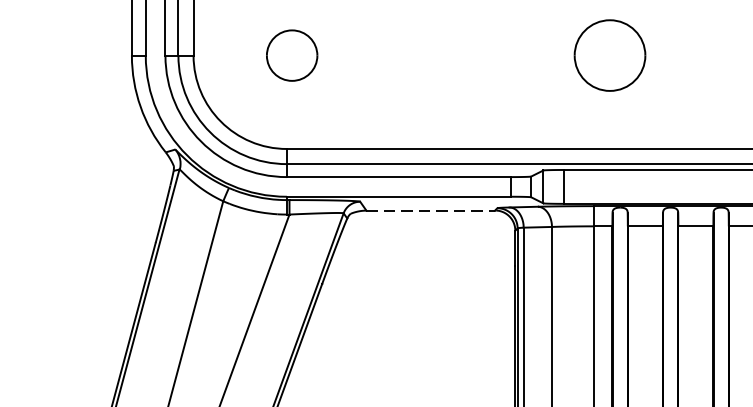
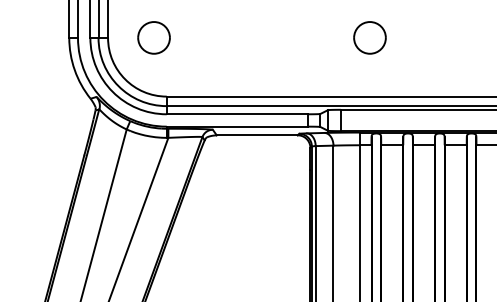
part: (291, 54) -> (153, 37), moved
part: (609, 54) -> (369, 37), size x0.71
line: (431, 210) -> (257, 135), dashed -> solid

